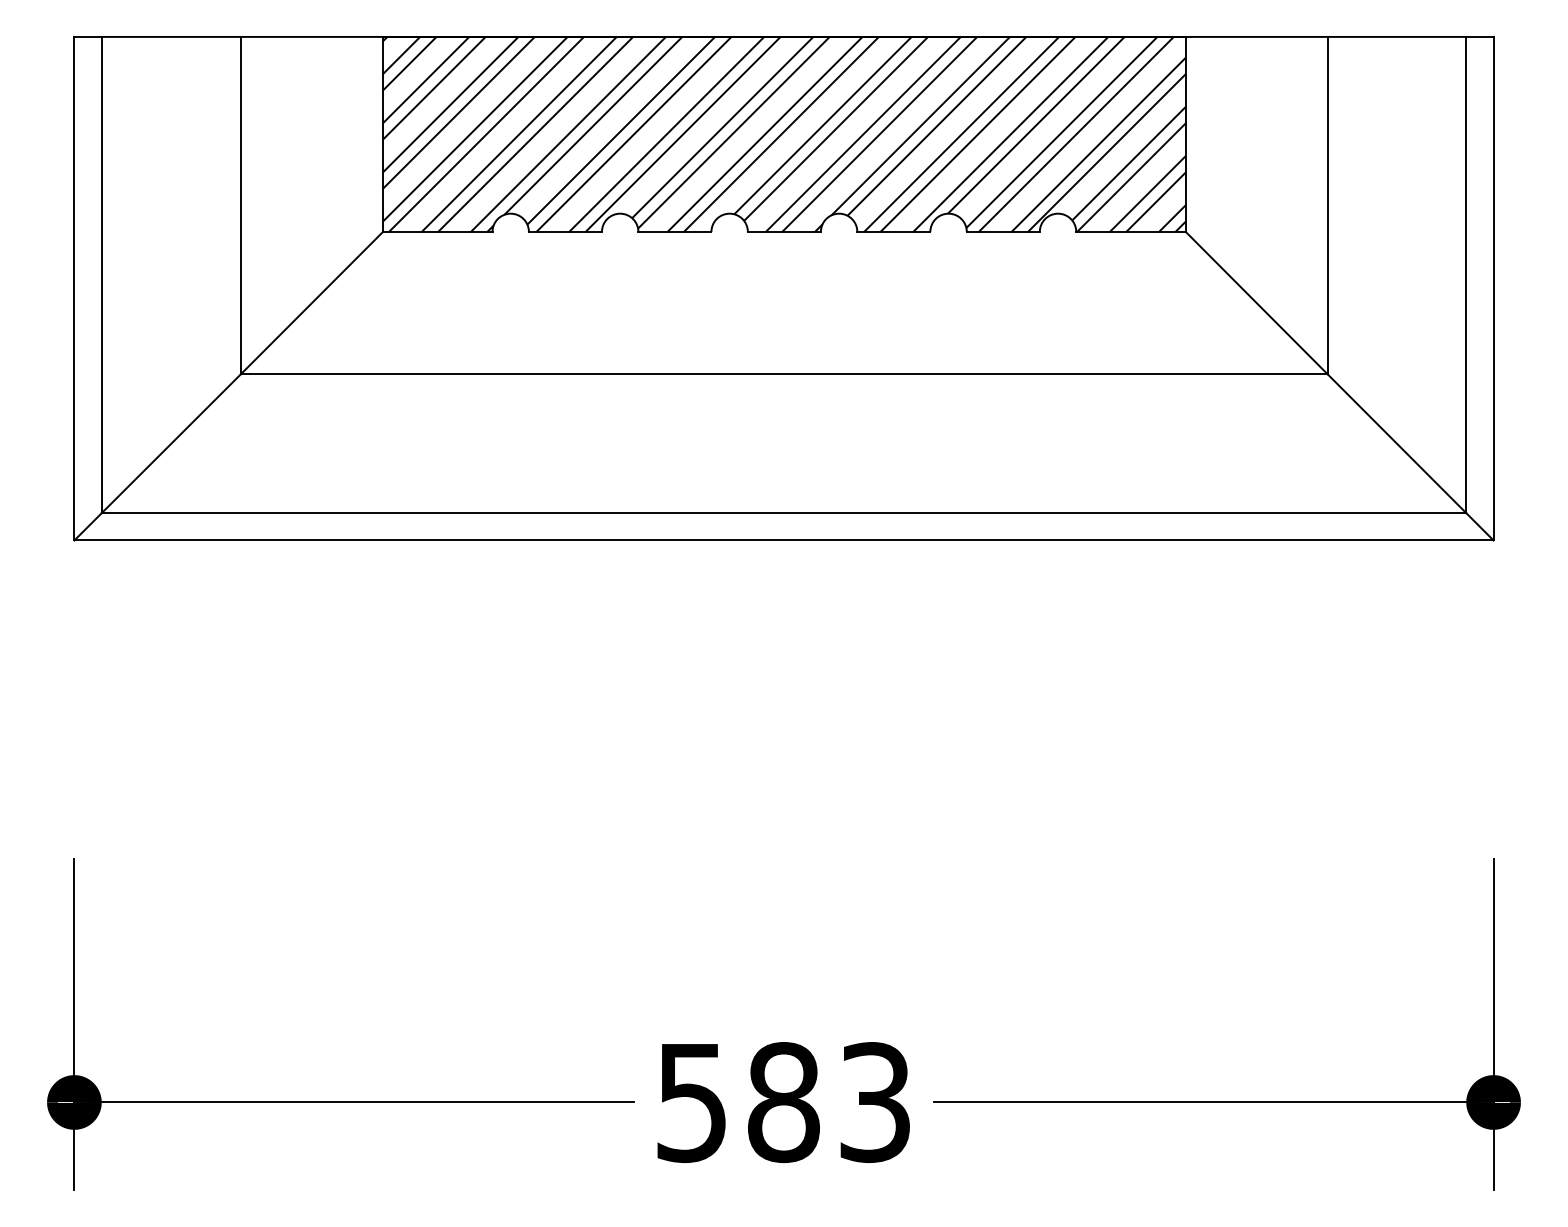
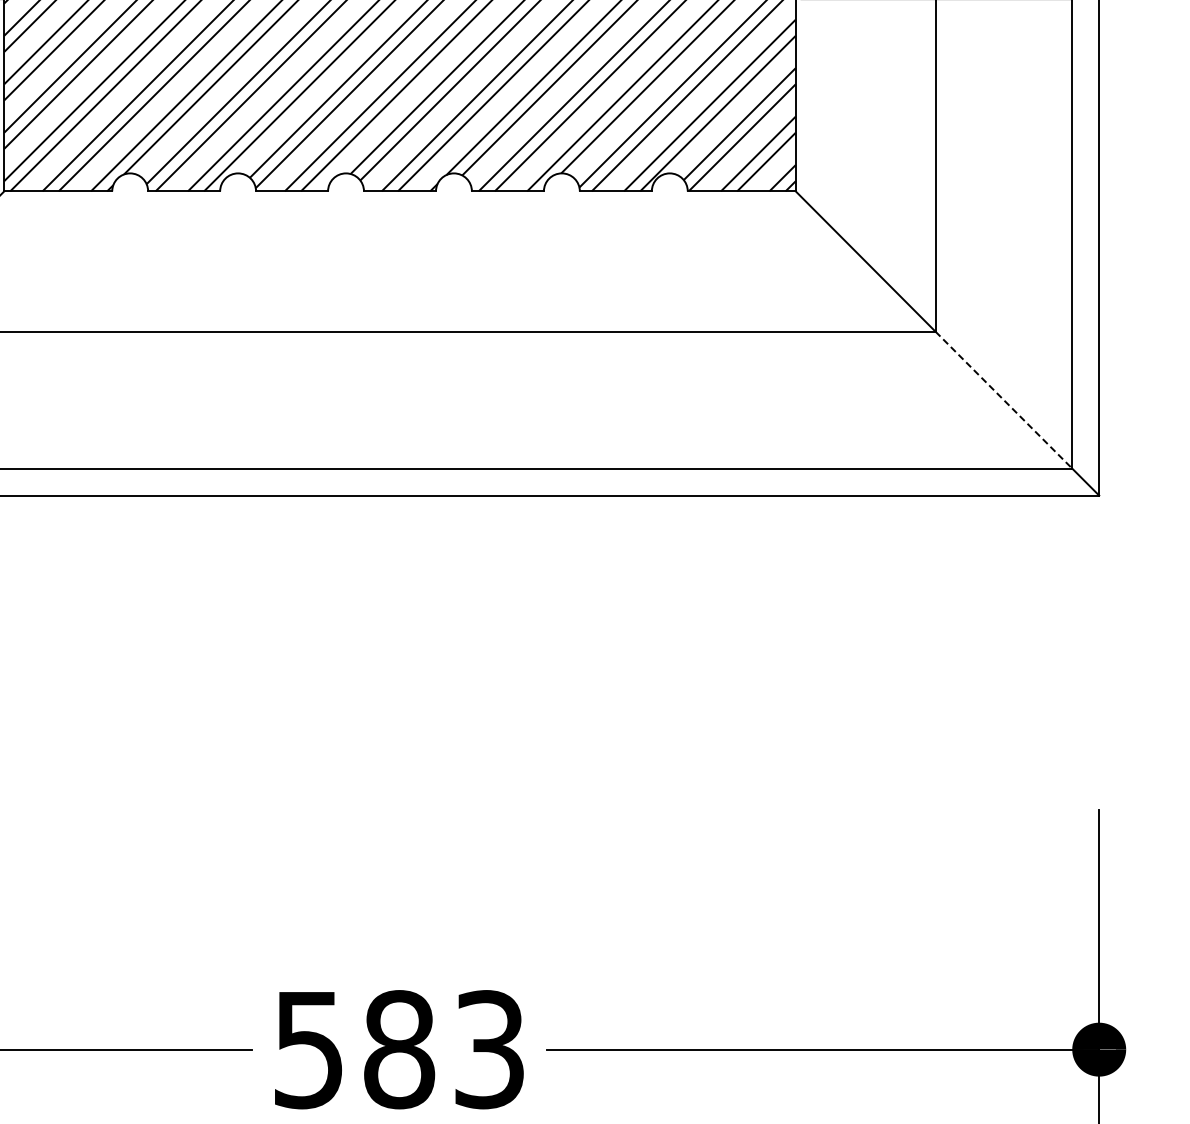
line: (1397, 444) -> (1004, 400), solid -> dashed

